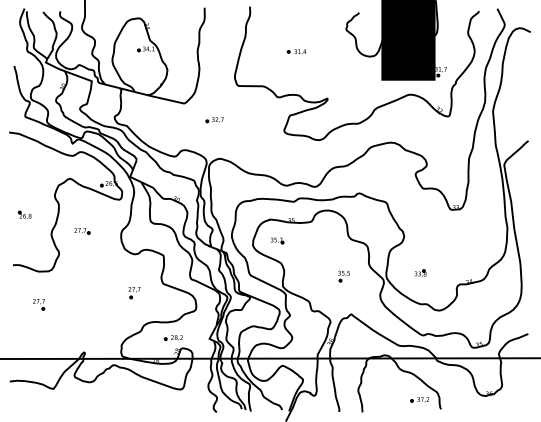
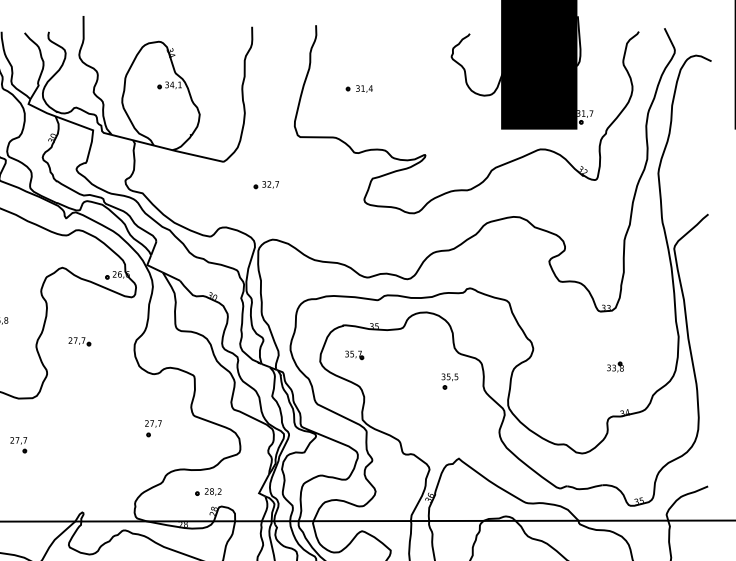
part: (296, 51) -> (358, 88), moved
part: (420, 272) -> (615, 365), moved
part: (343, 276) -> (449, 381), moved

